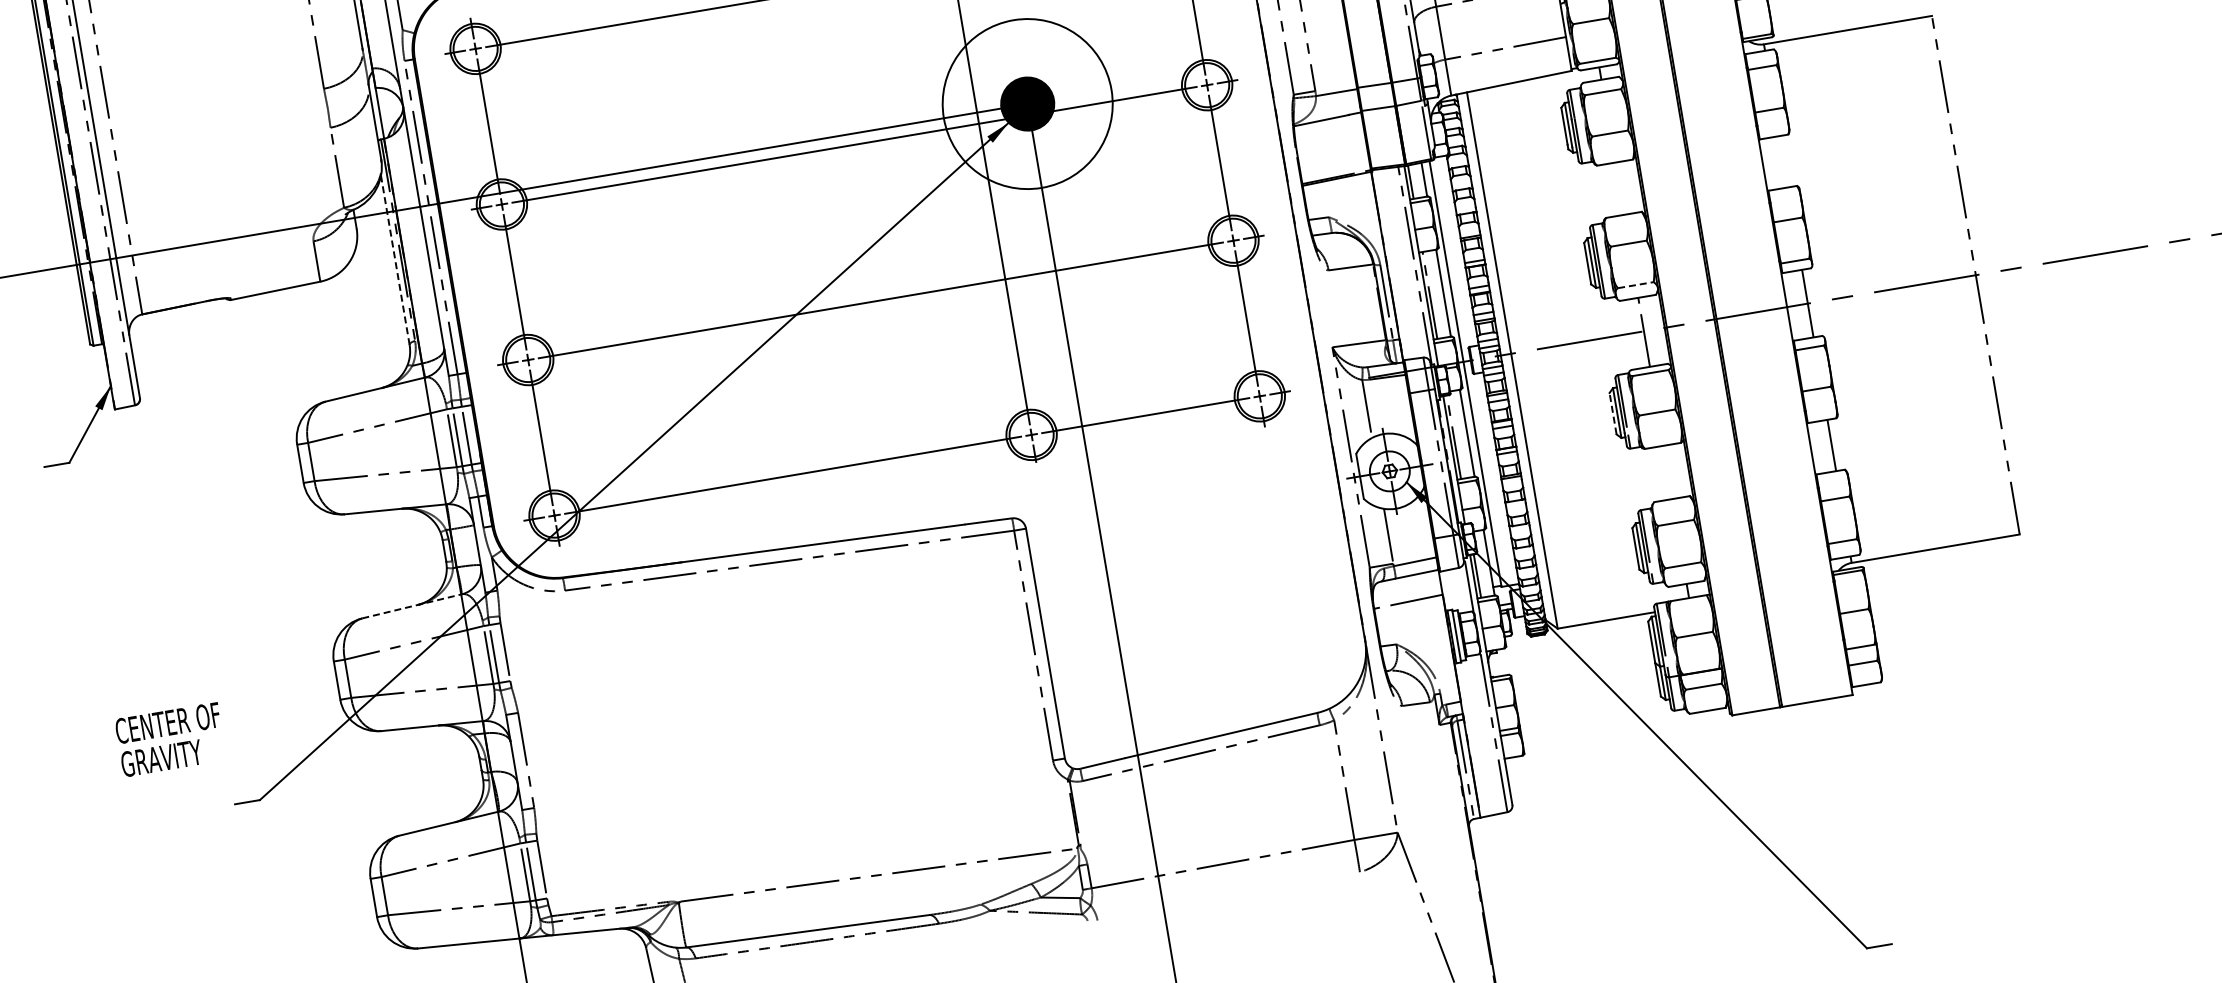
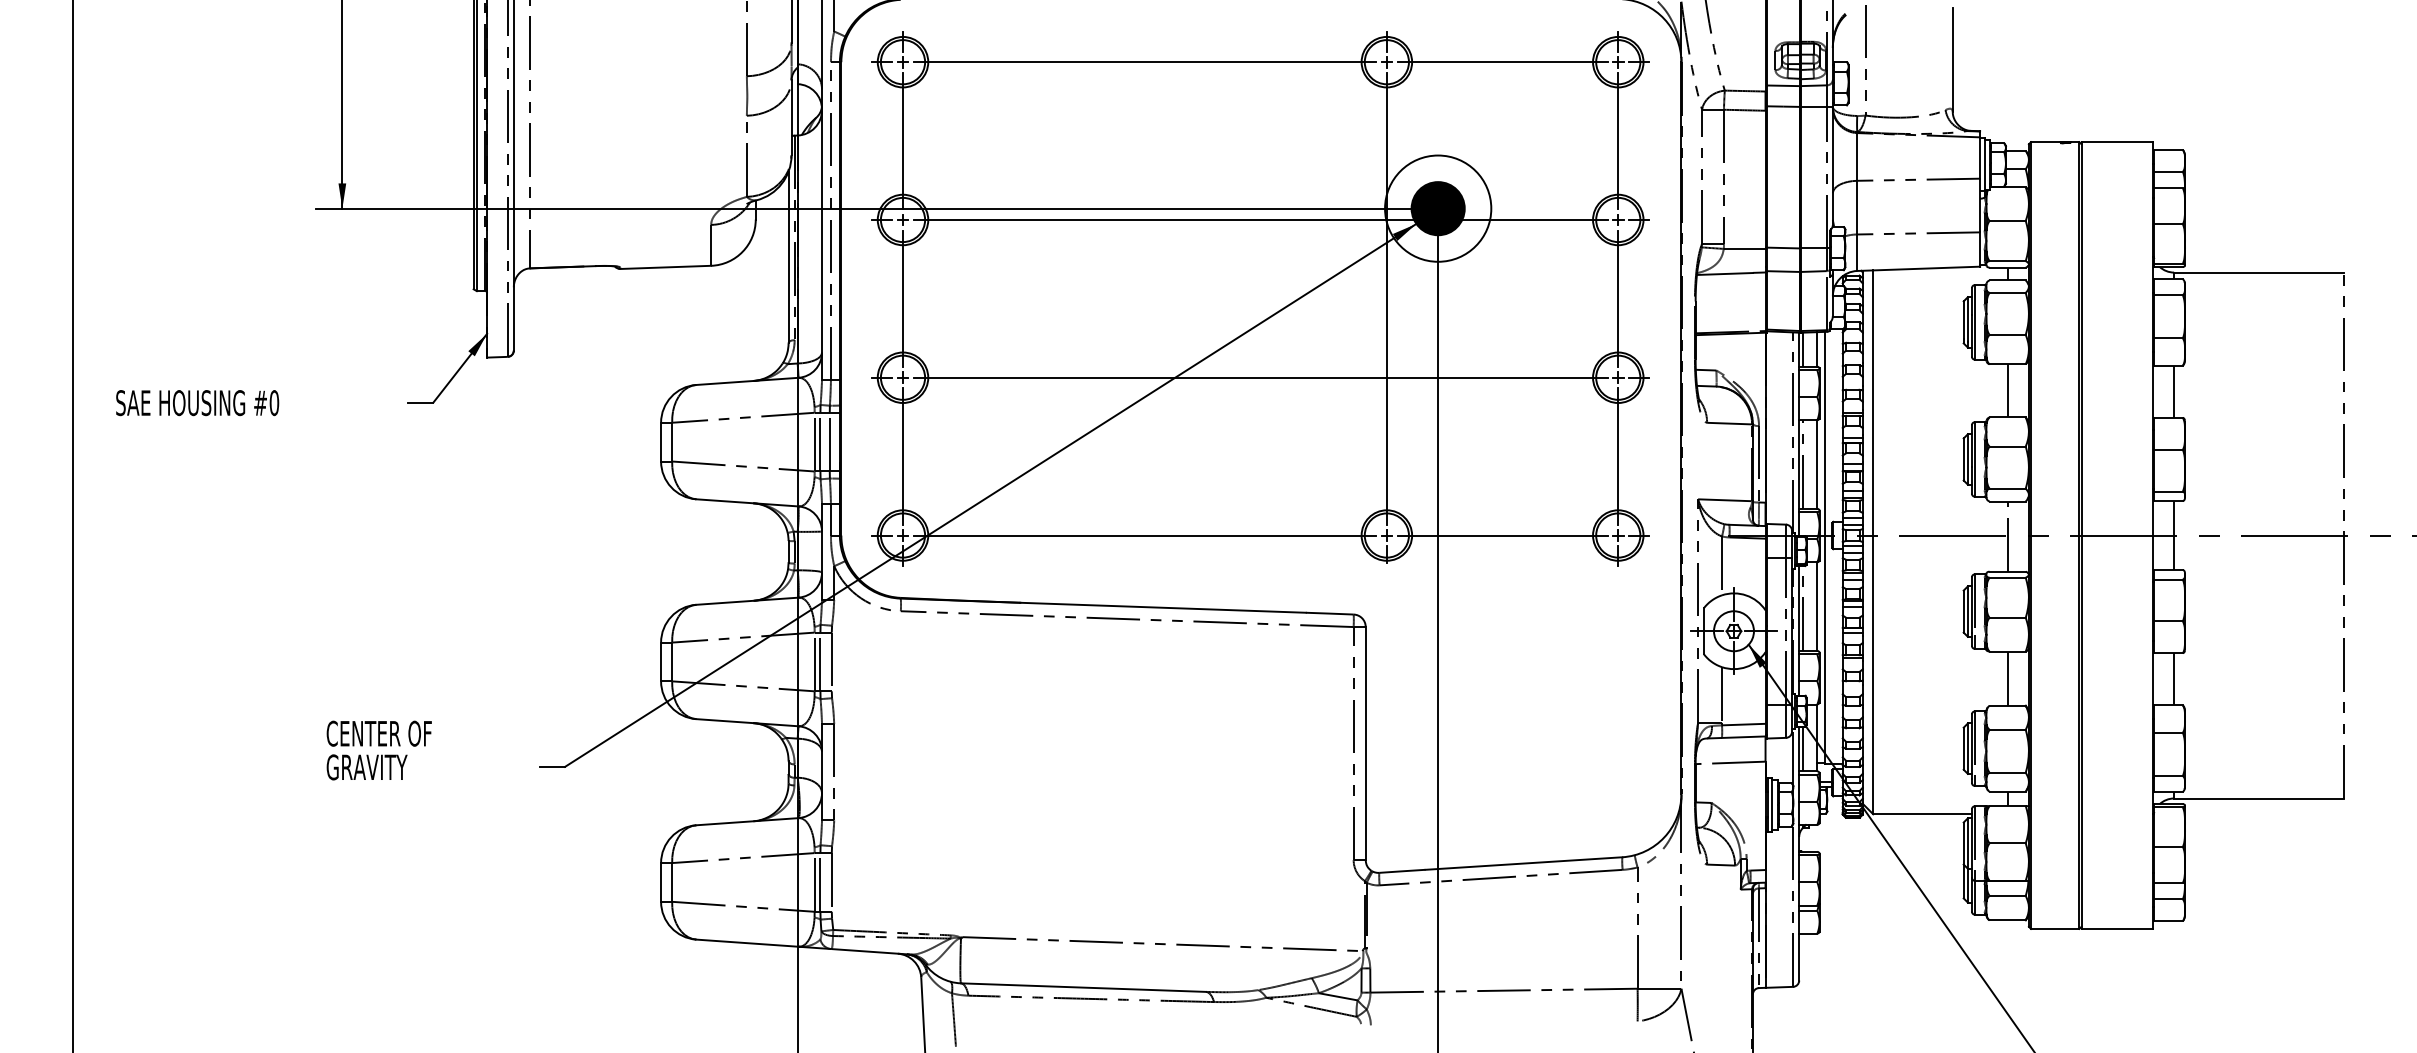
circle: (1028, 103) -> (1438, 208), size x0.62
line: (1784, 161) -> (2174, 391), added
line: (1619, 188) -> (2007, 390), added
line: (395, 260) -> (788, 257), dashed -> solid
line: (1636, 284) -> (2008, 488), dashed -> solid
line: (1612, 413) -> (1963, 611), dashed -> solid
line: (1667, 472) -> (2007, 678), added
line: (412, 606) -> (747, 601), dashed -> solid
text: (170, 739) -> (378, 750), moved

